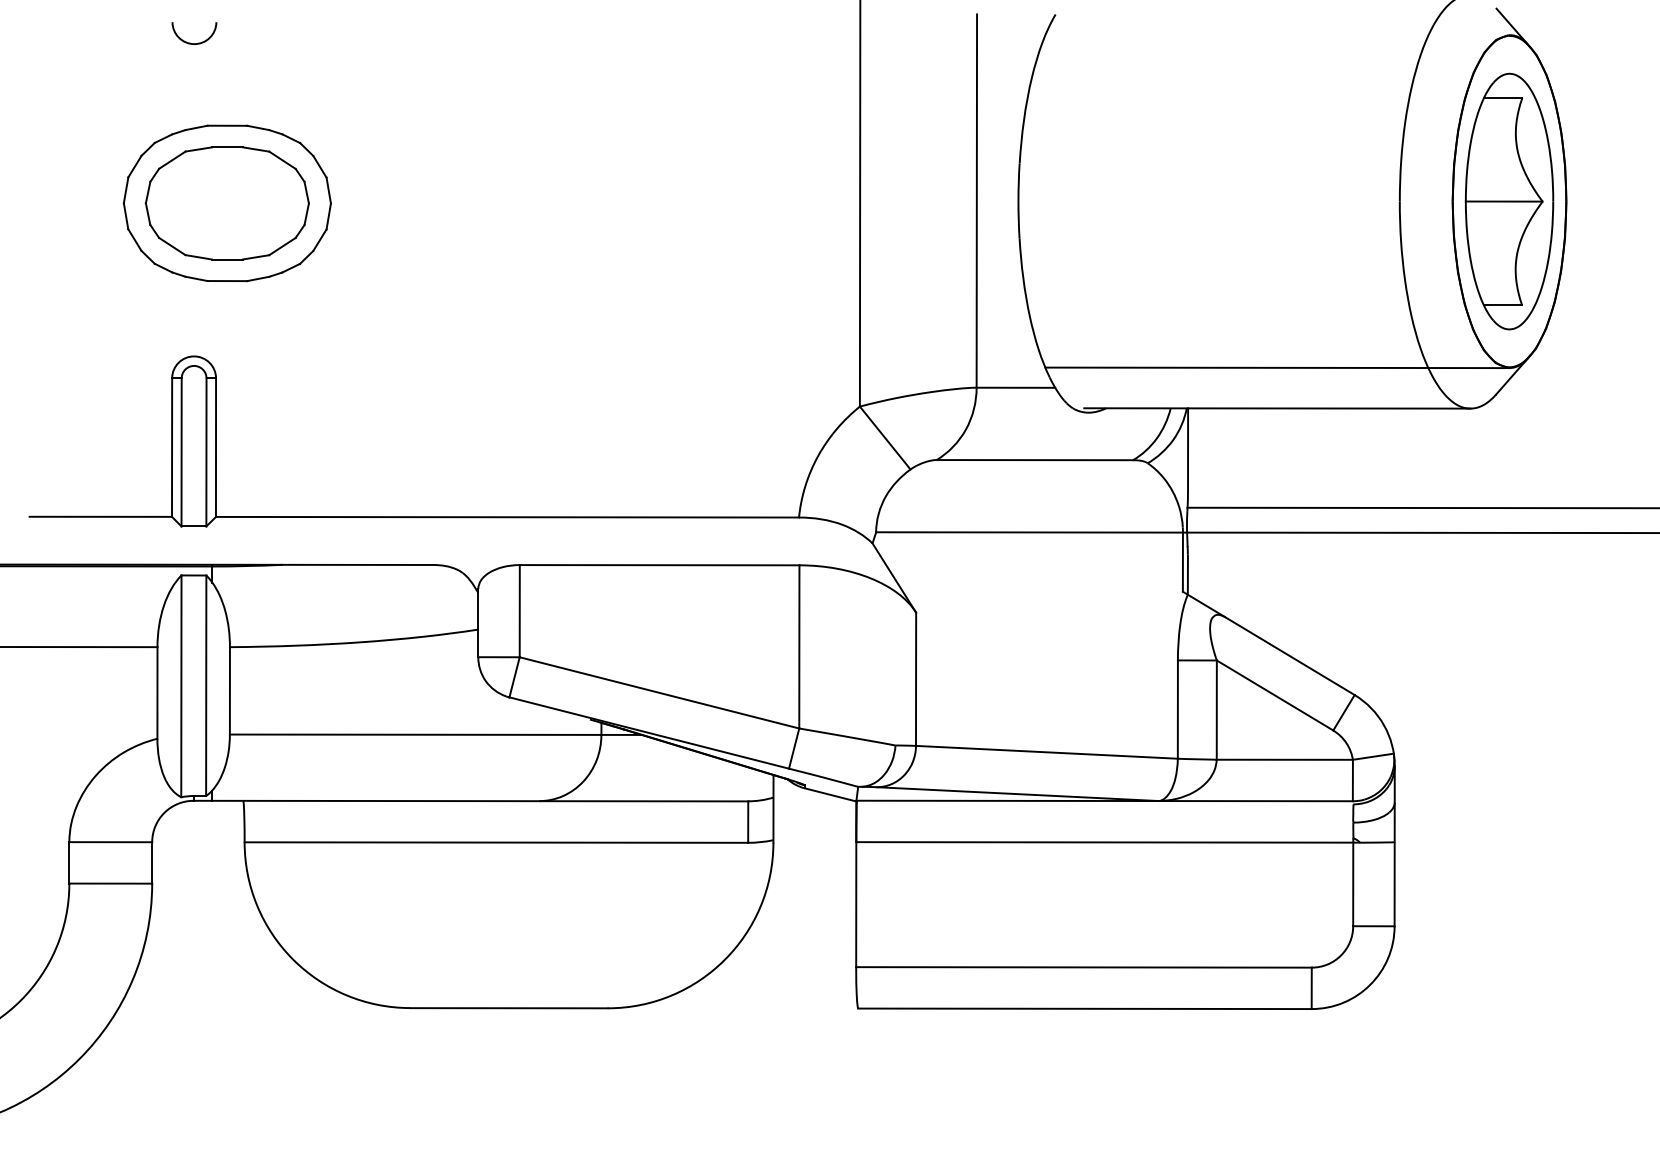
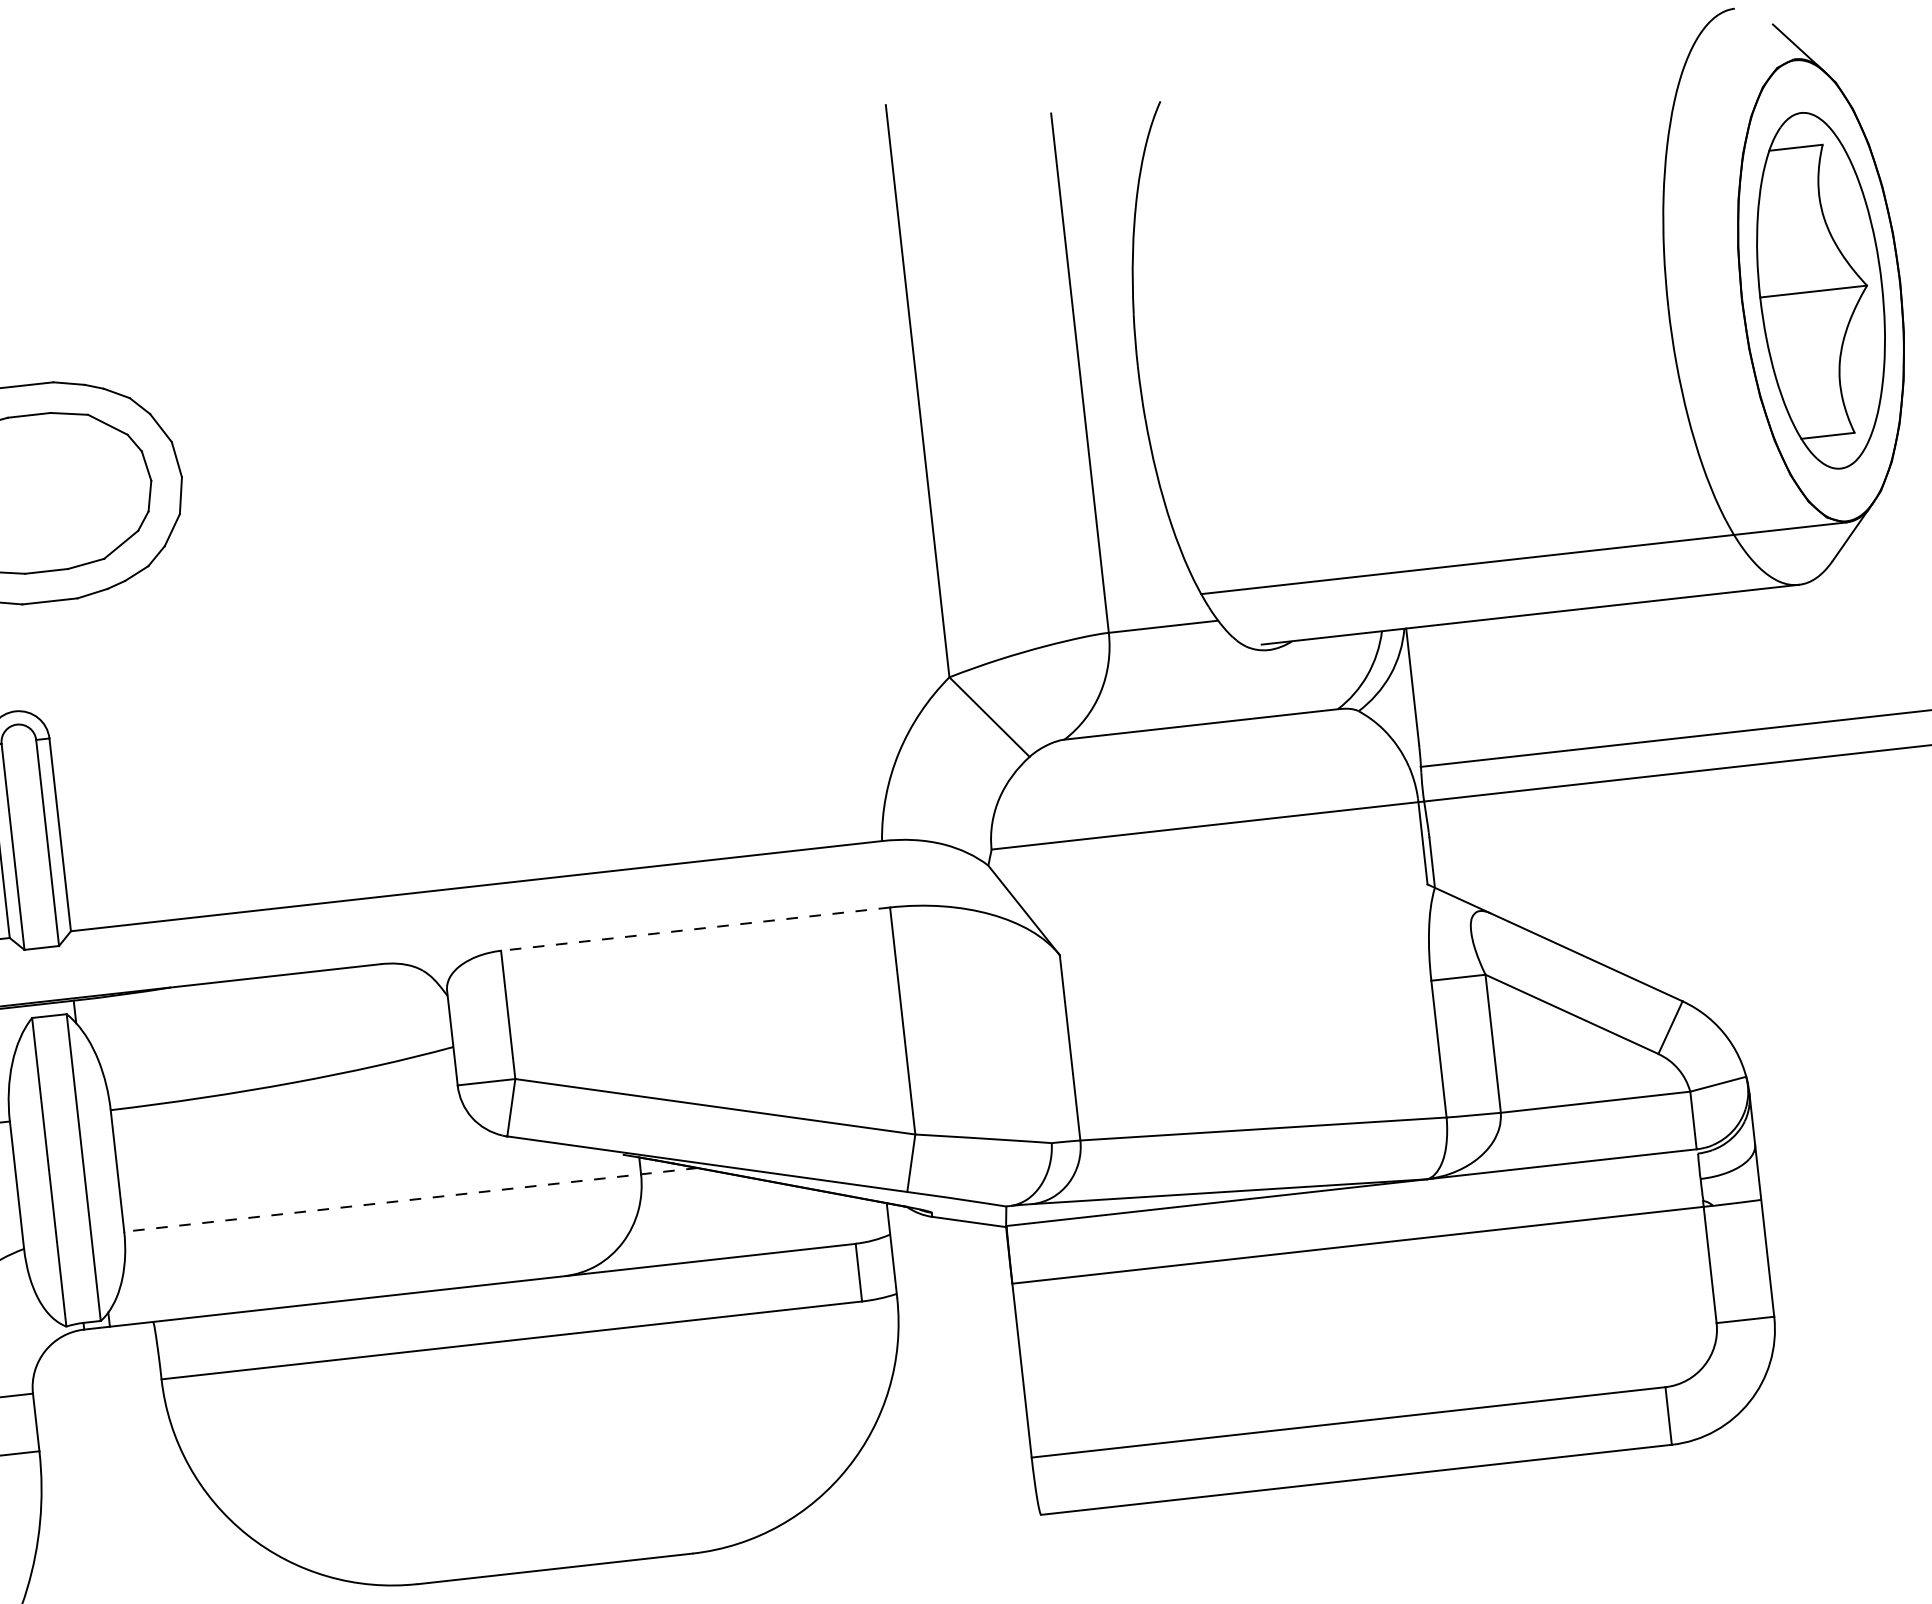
line: (659, 565) -> (695, 929), solid -> dashed
line: (435, 734) -> (410, 1199), solid -> dashed

